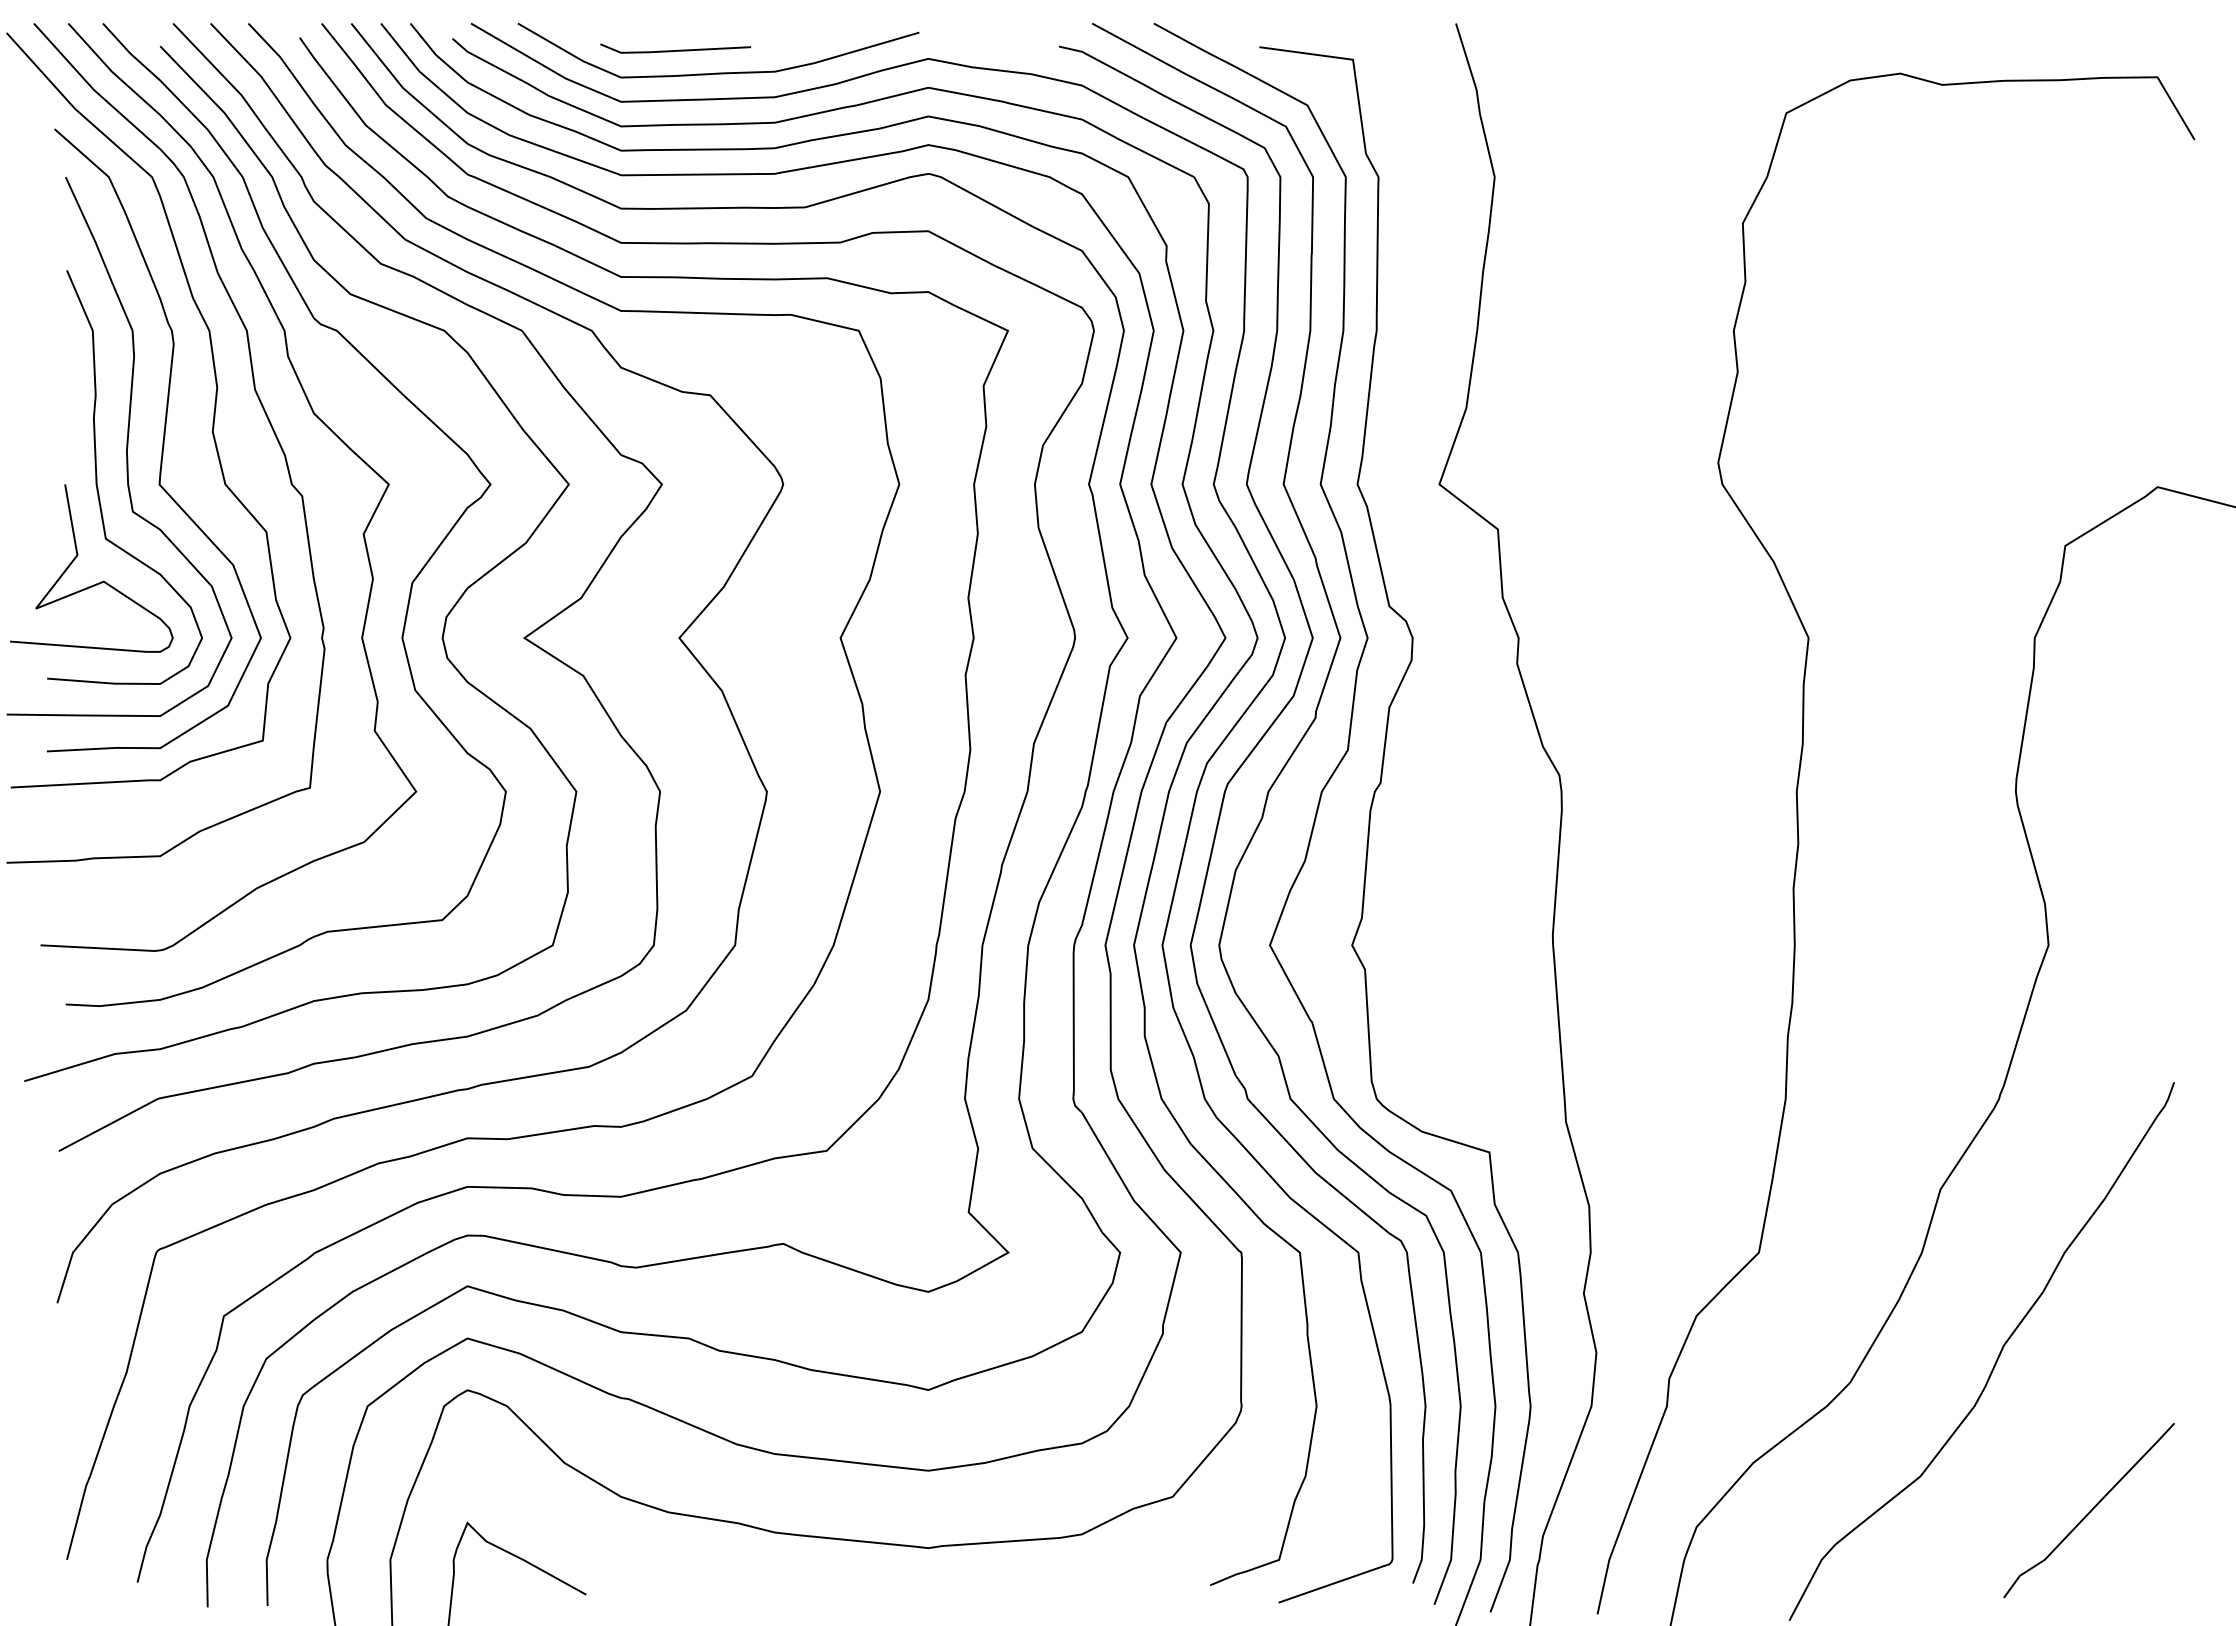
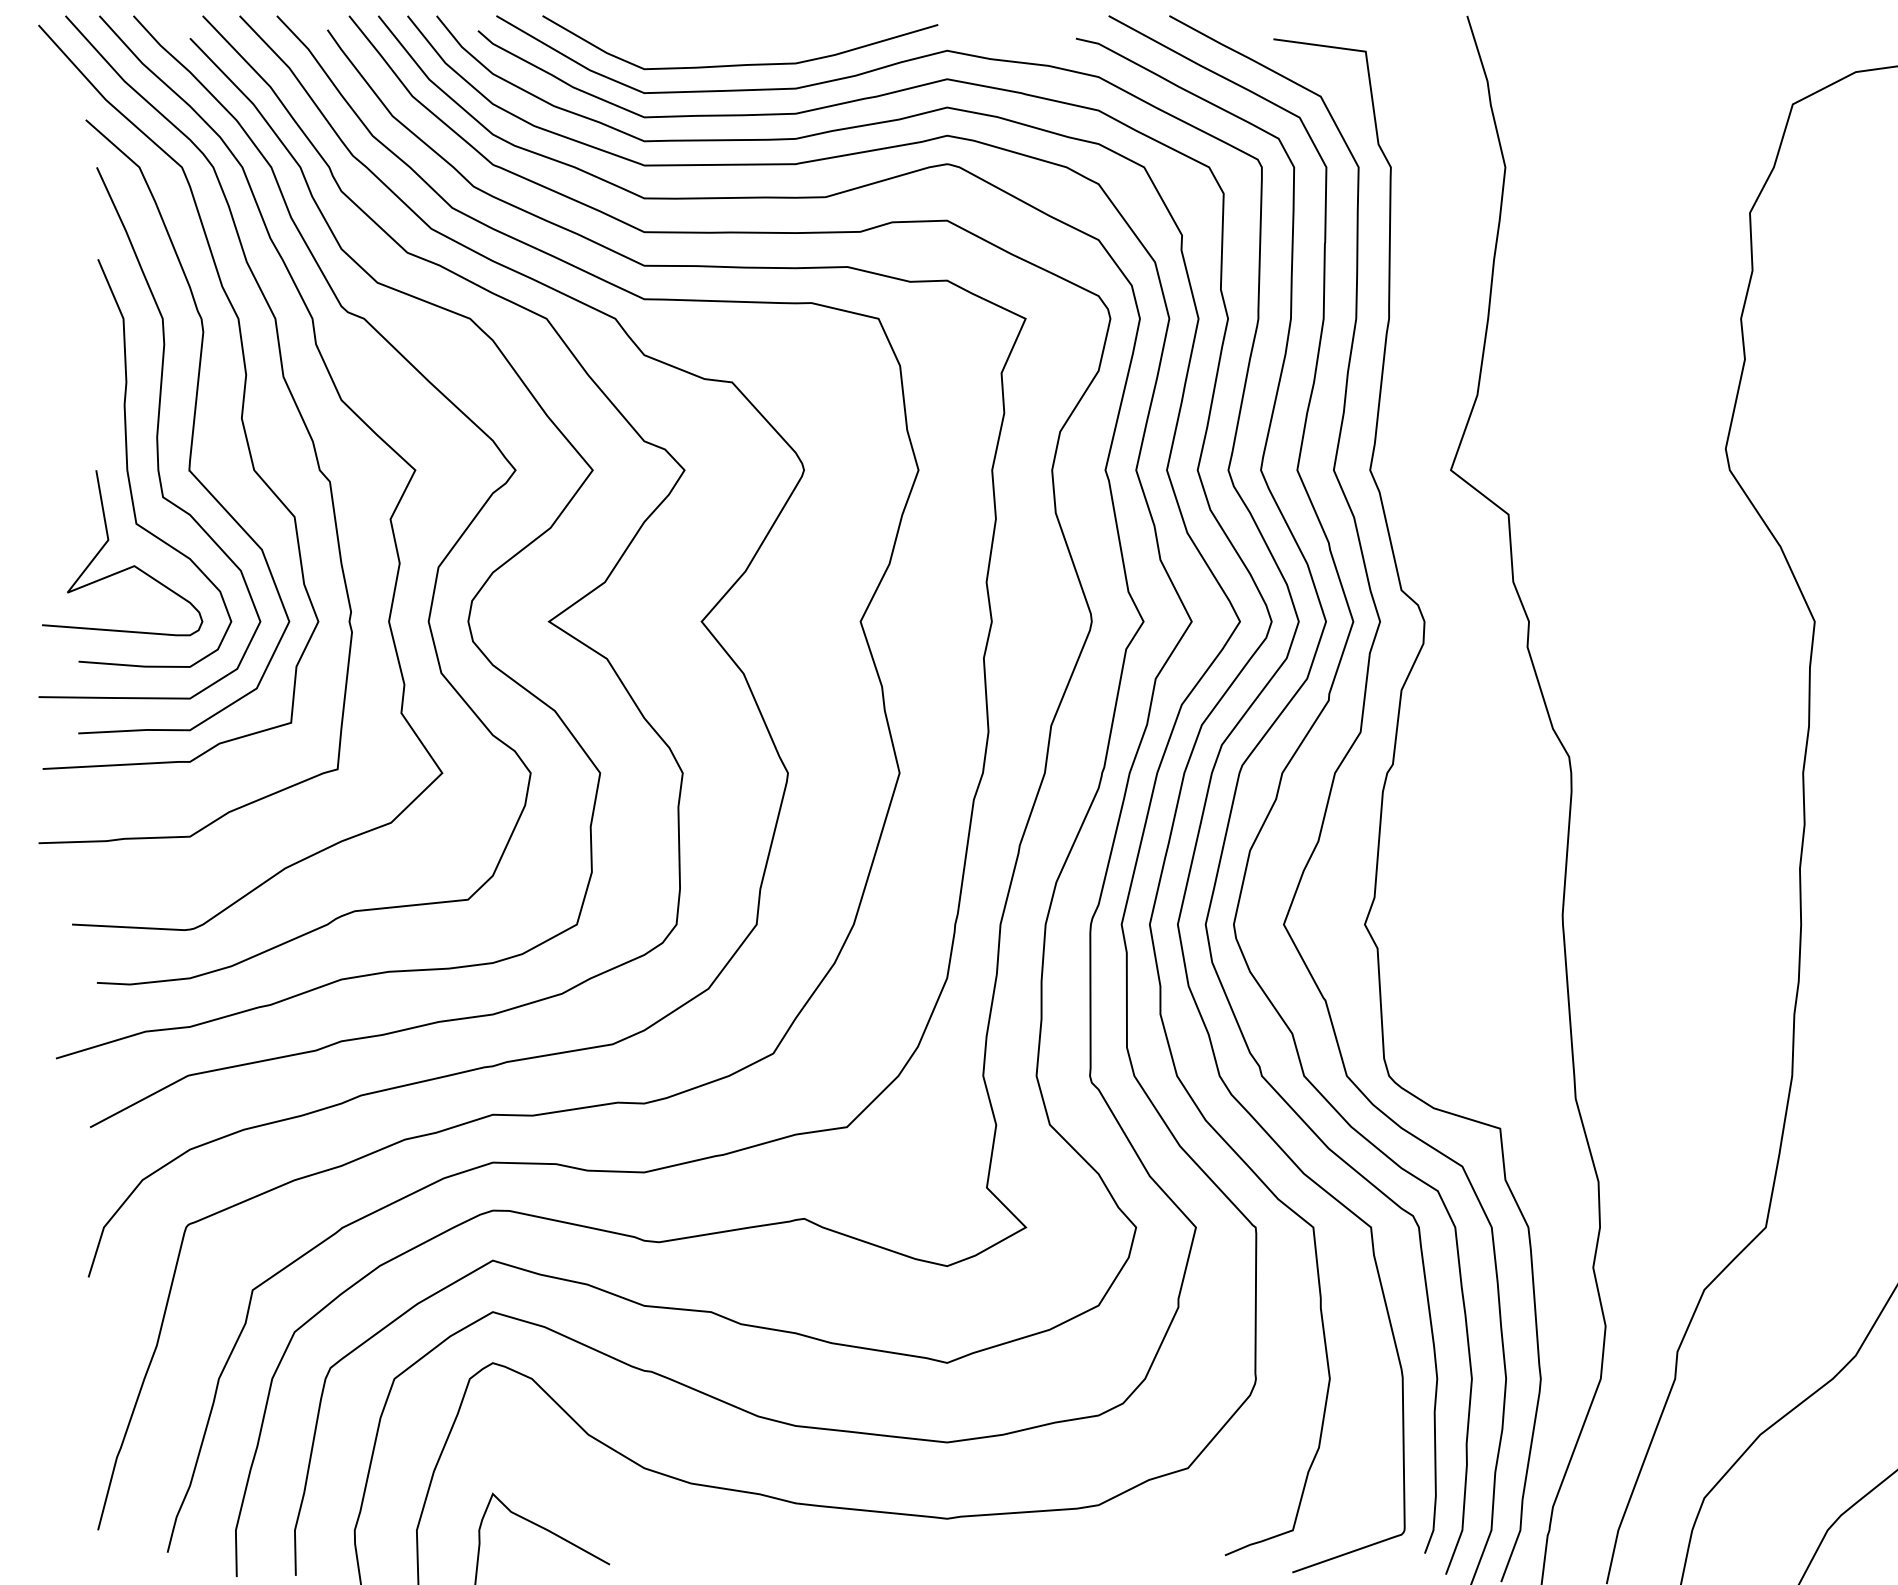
line: (675, 50) -> (697, 42), removed

